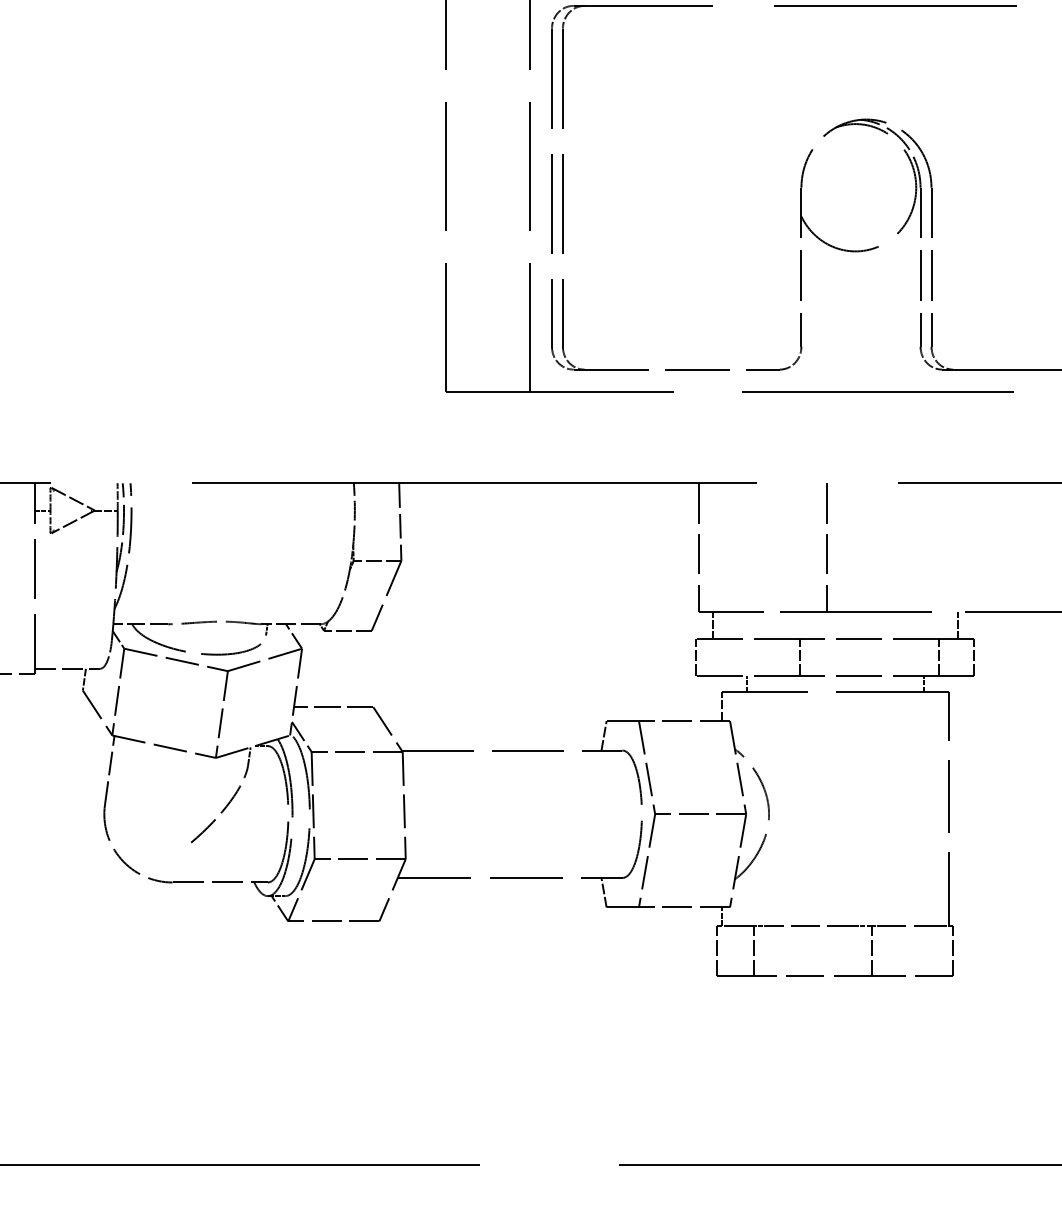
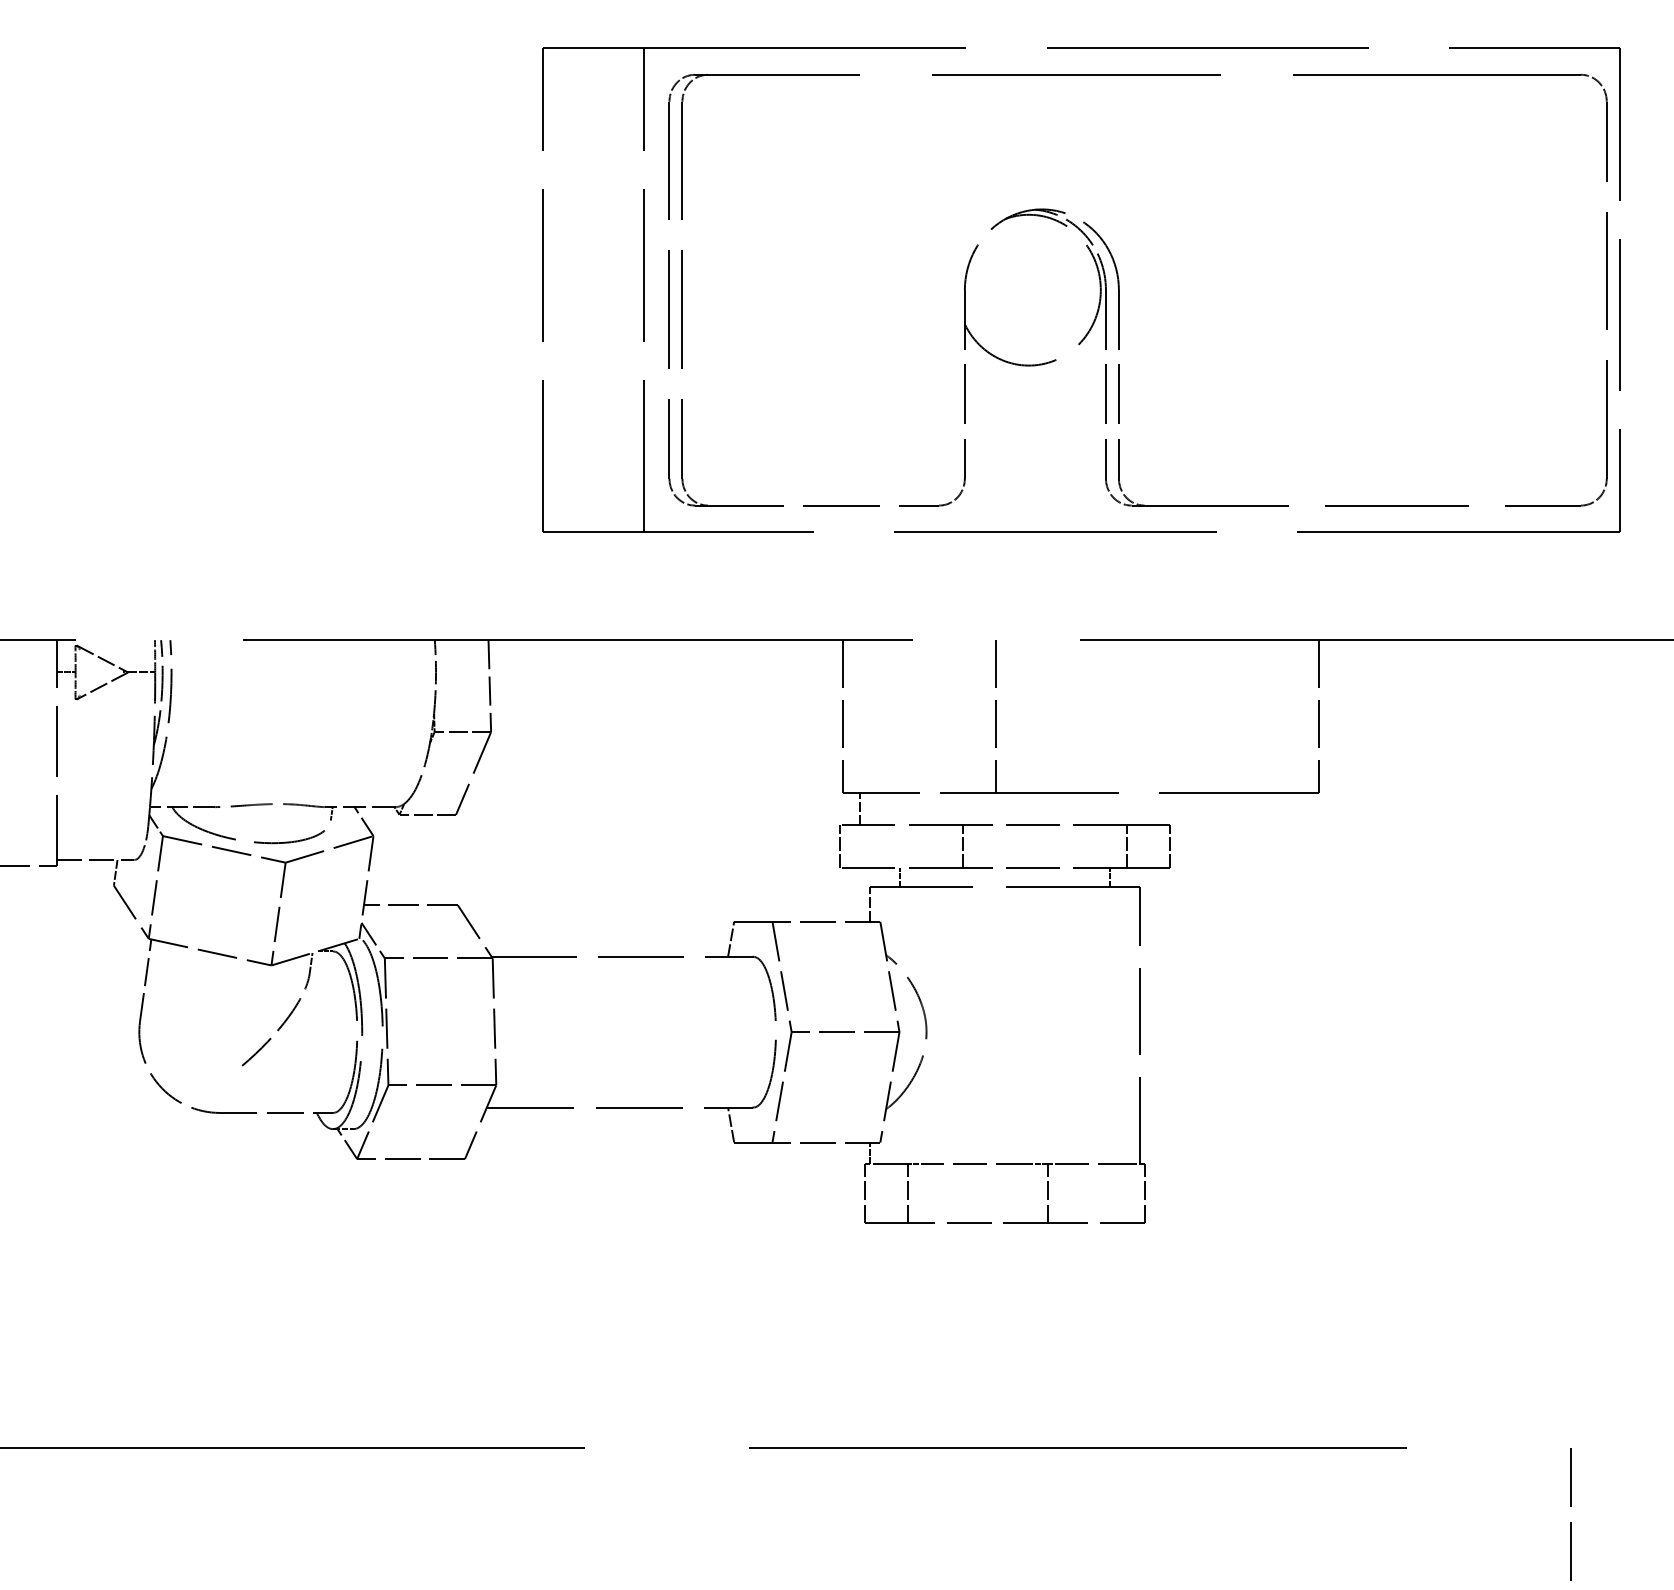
line: (958, 625) -> (1150, 808), removed

